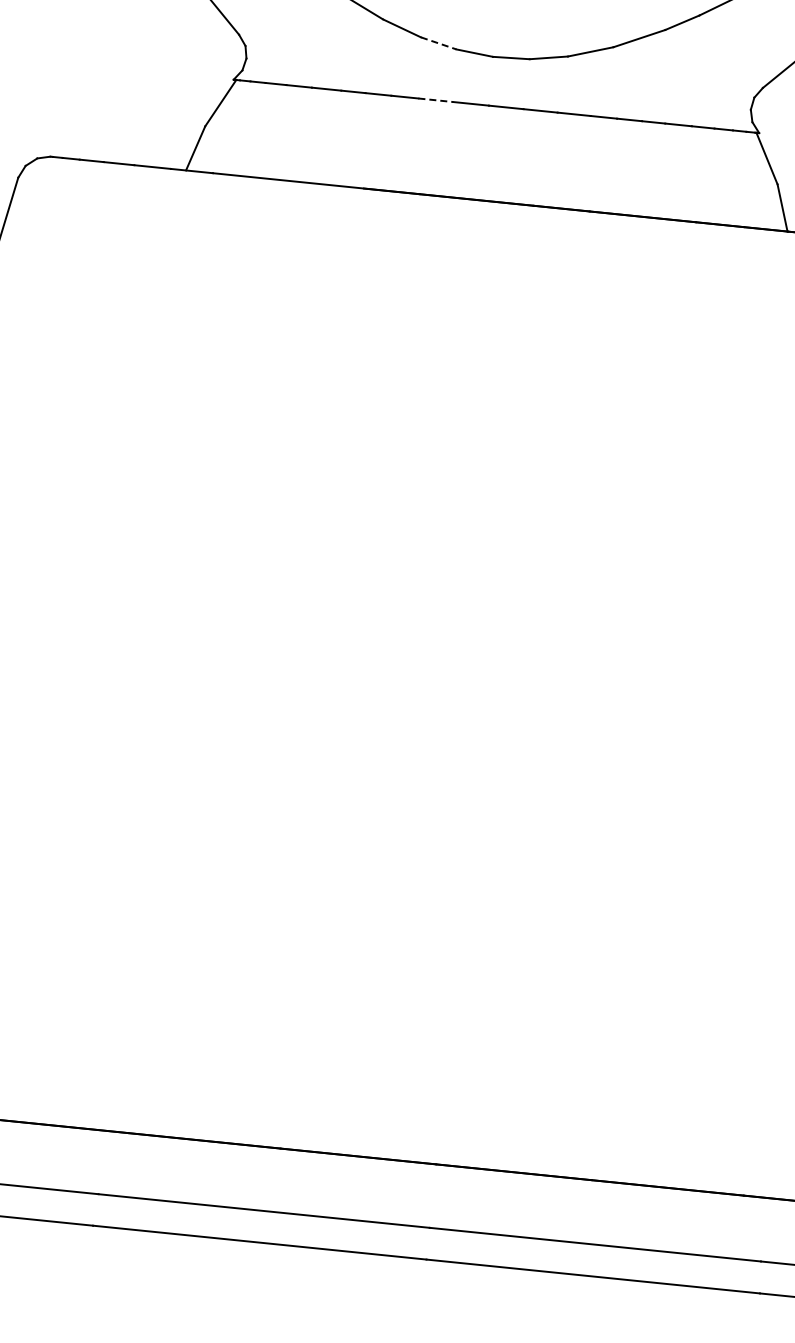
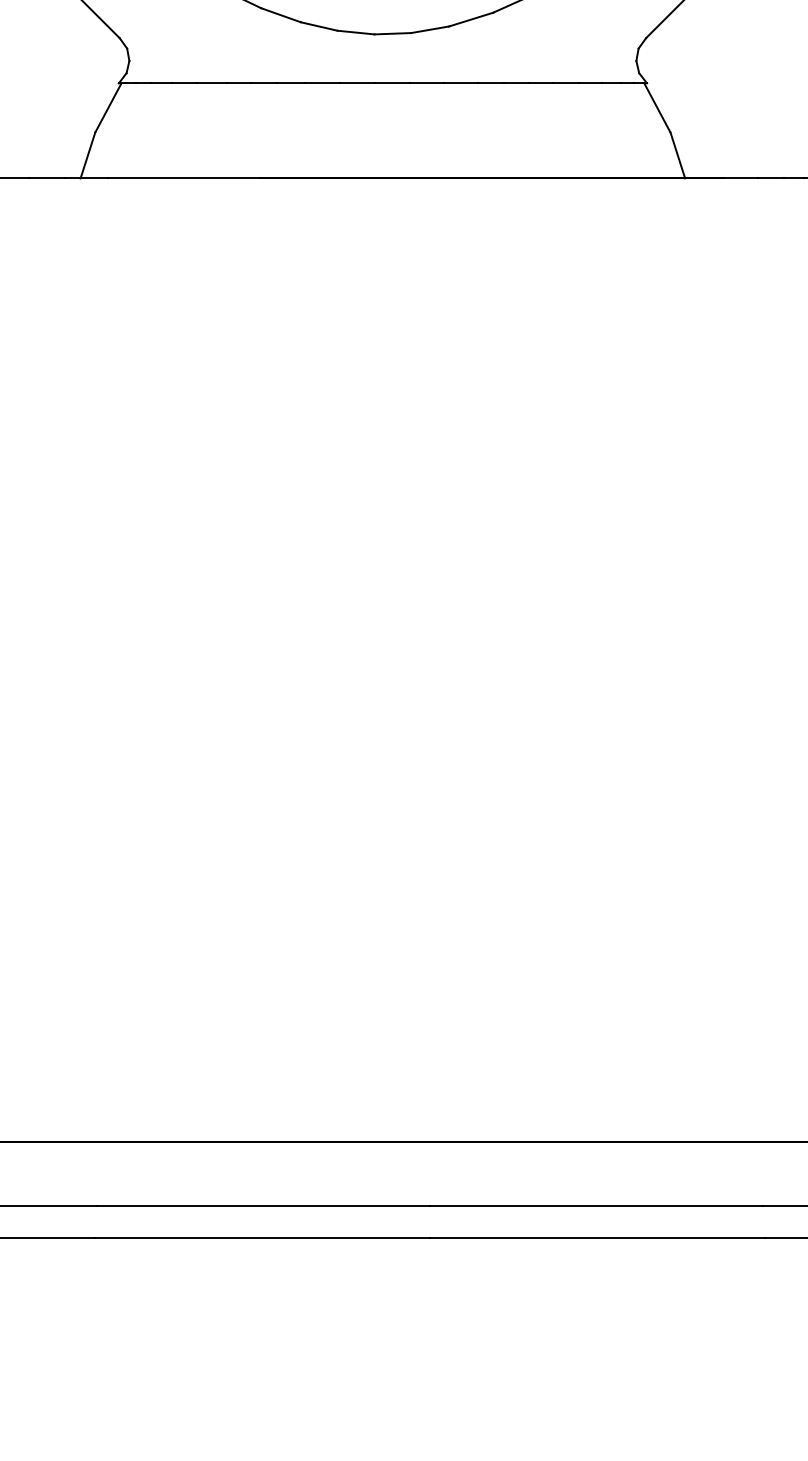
line: (439, 43) -> (319, 26), dashed -> solid
line: (436, 100) -> (322, 83), dashed -> solid

